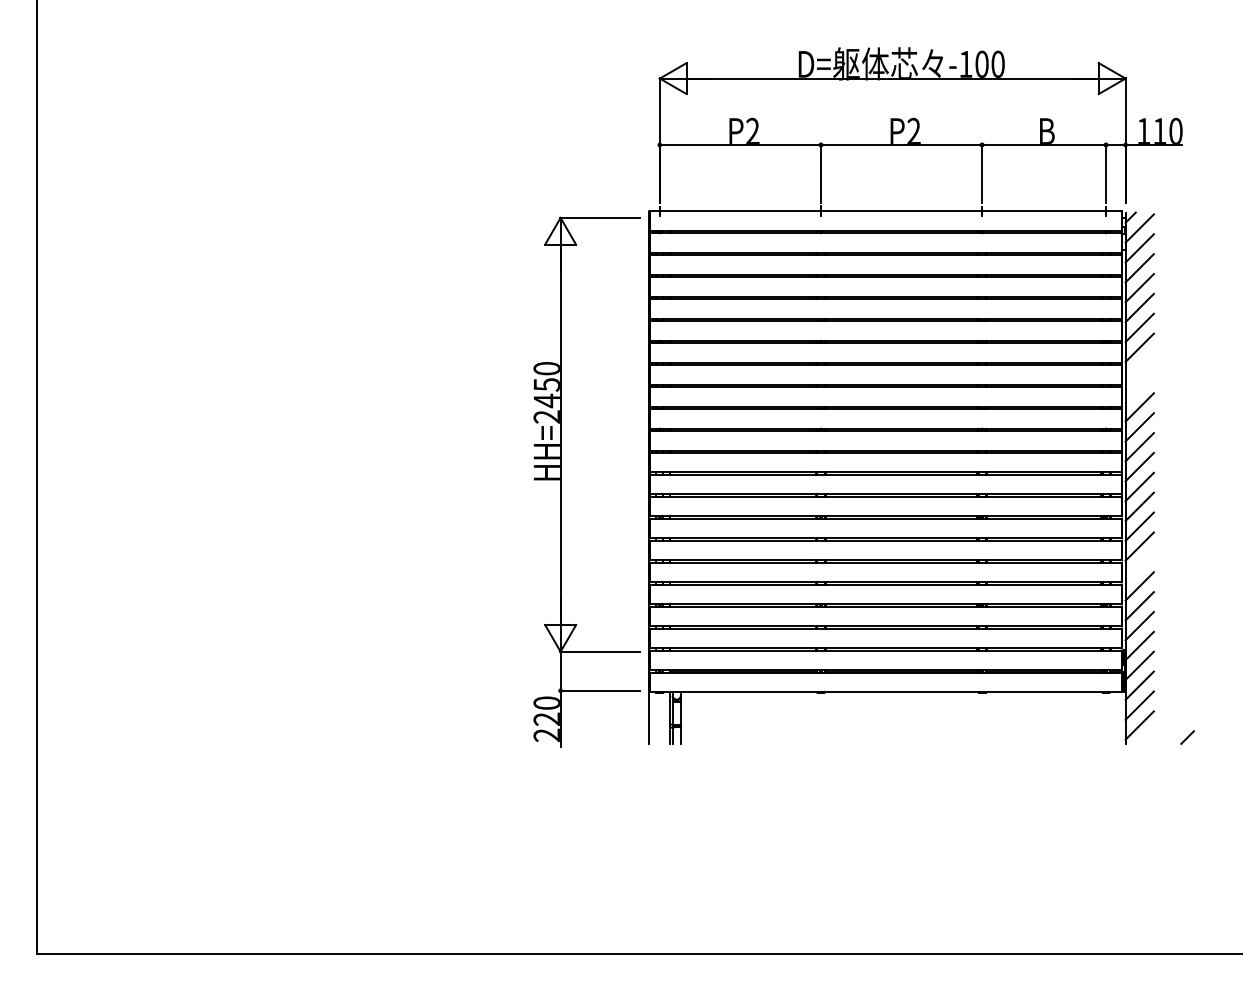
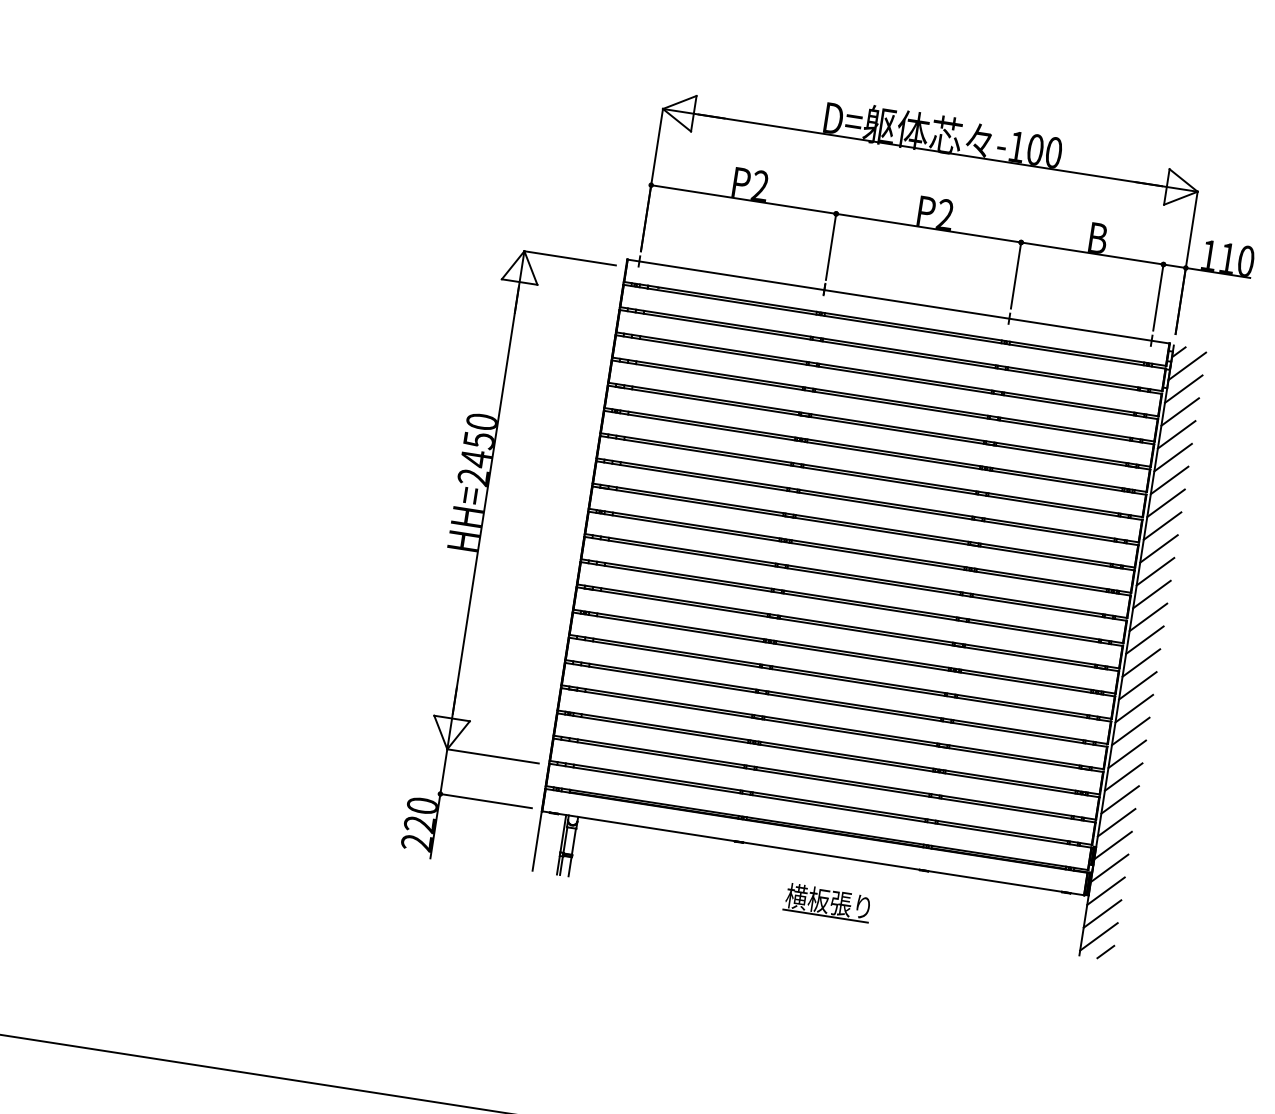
line: (1139, 367) -> (1162, 525), added
line: (1139, 387) -> (1158, 548), added
line: (1139, 566) -> (1126, 754), added
part: (904, 732) -> (827, 903), added
line: (1187, 737) -> (1105, 951), moved

